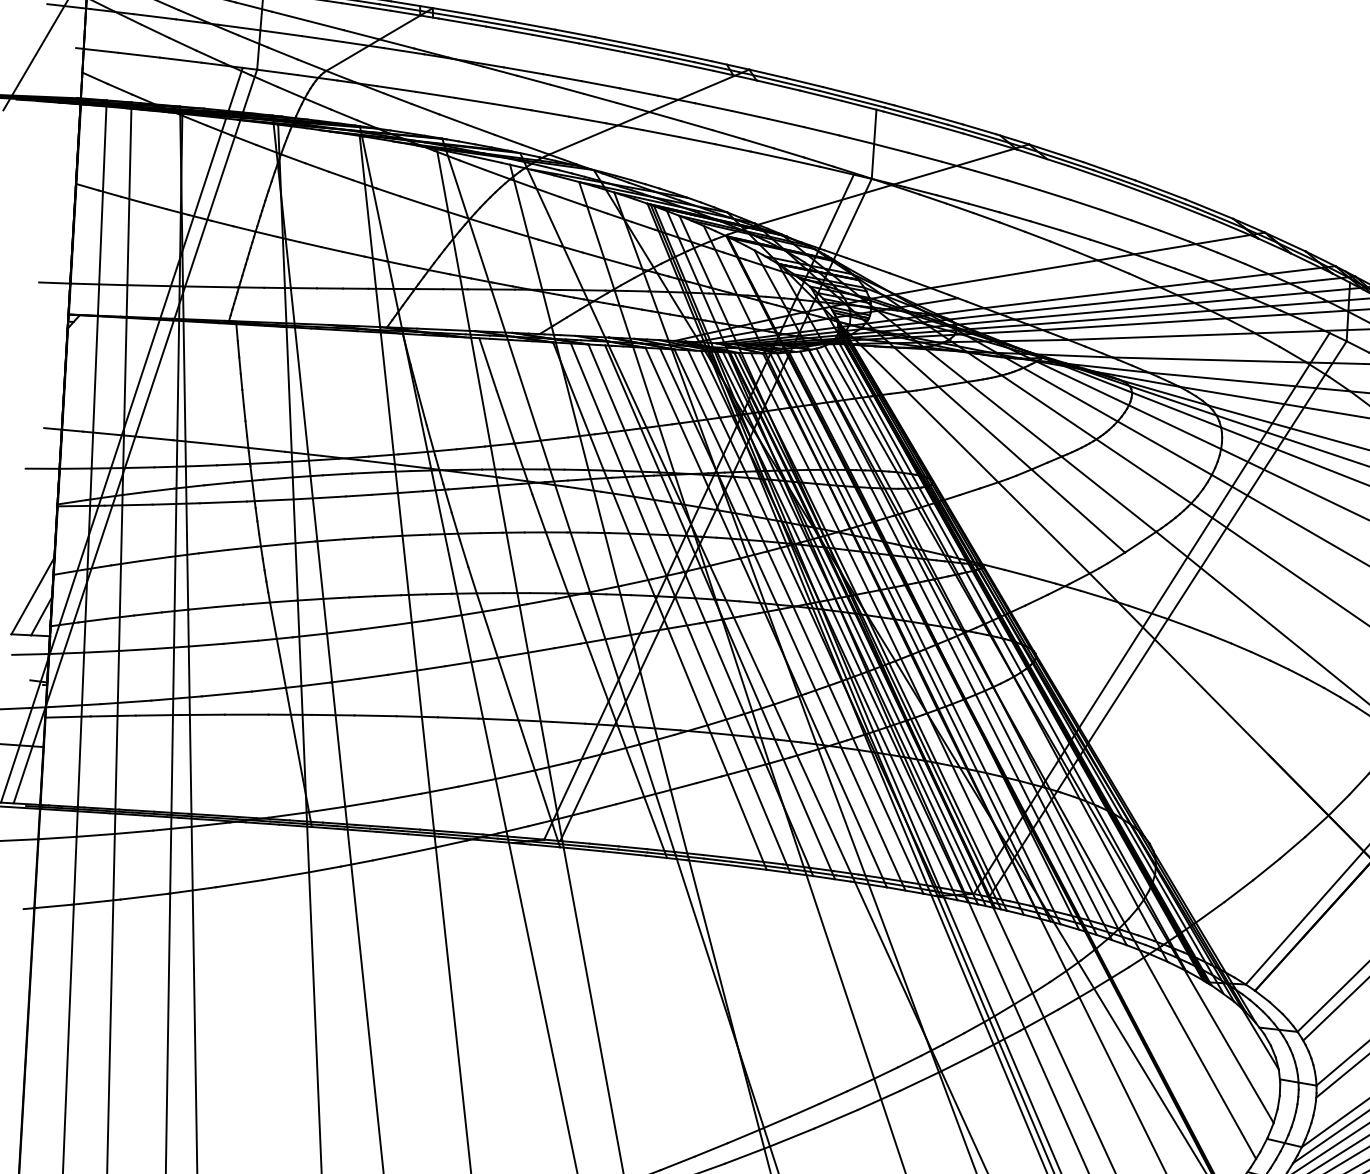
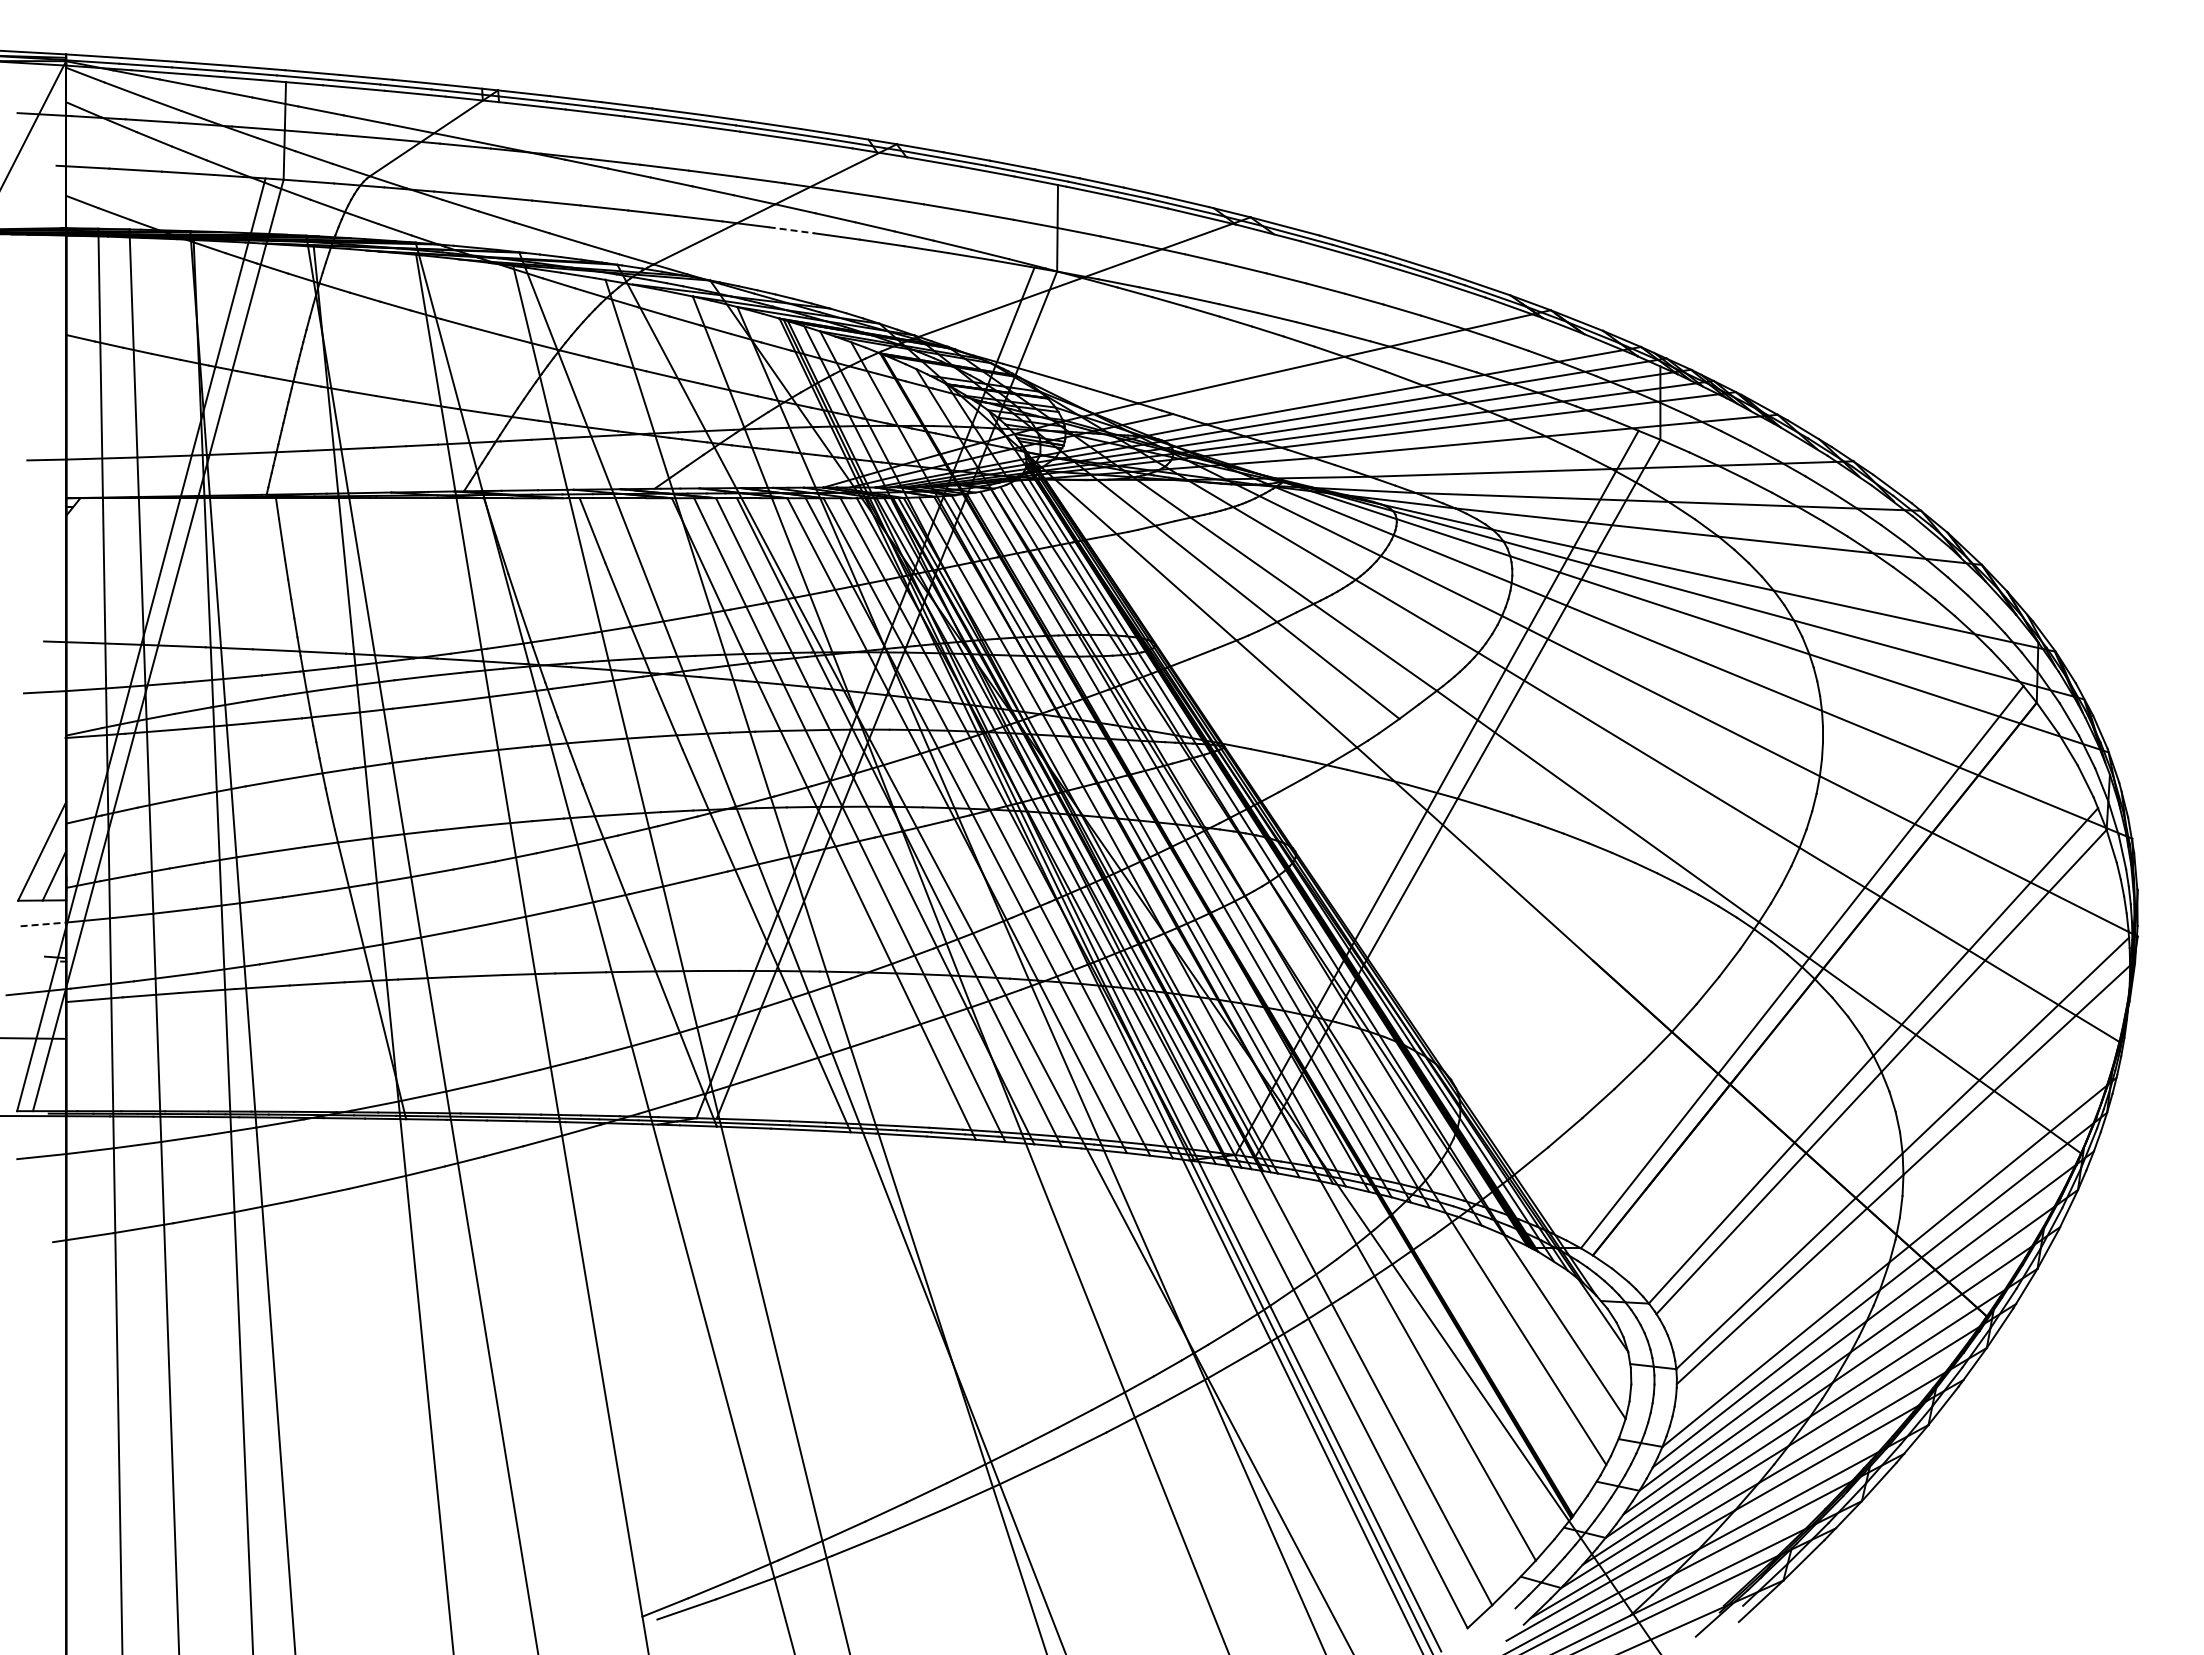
line: (661, 133) -> (792, 230), solid -> dashed
line: (31, 654) -> (44, 924), solid -> dashed

